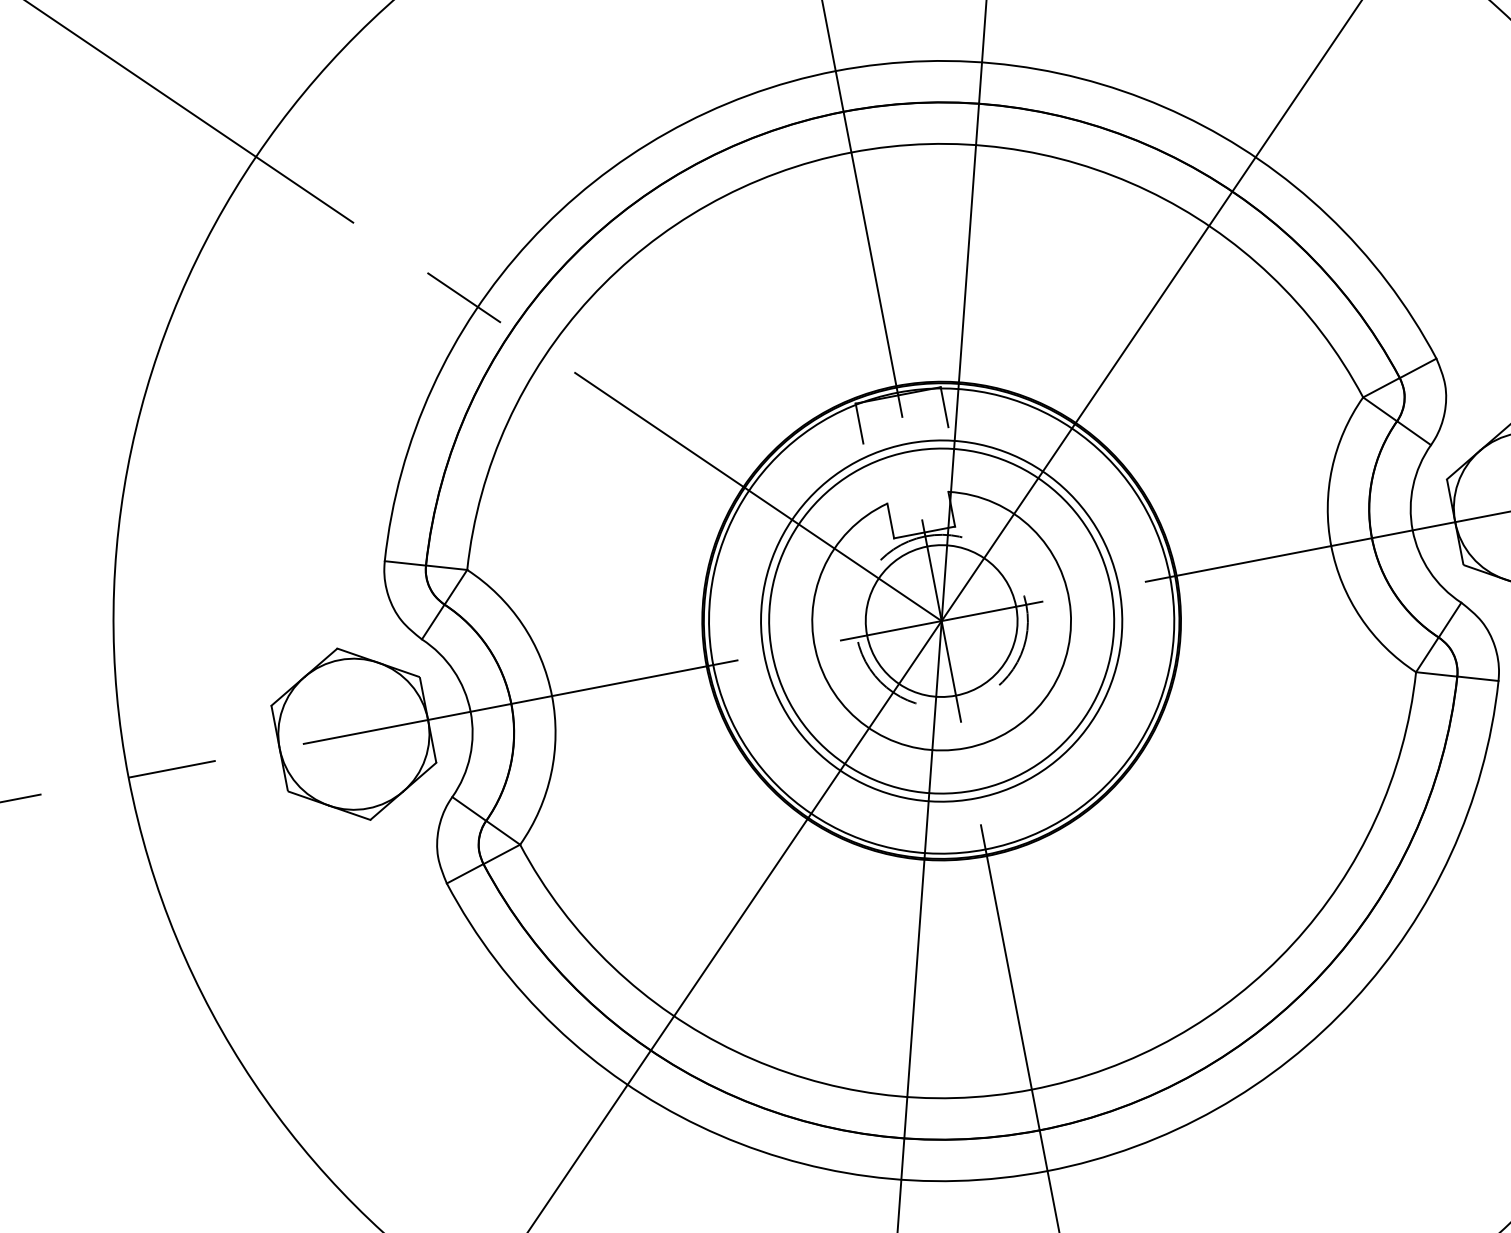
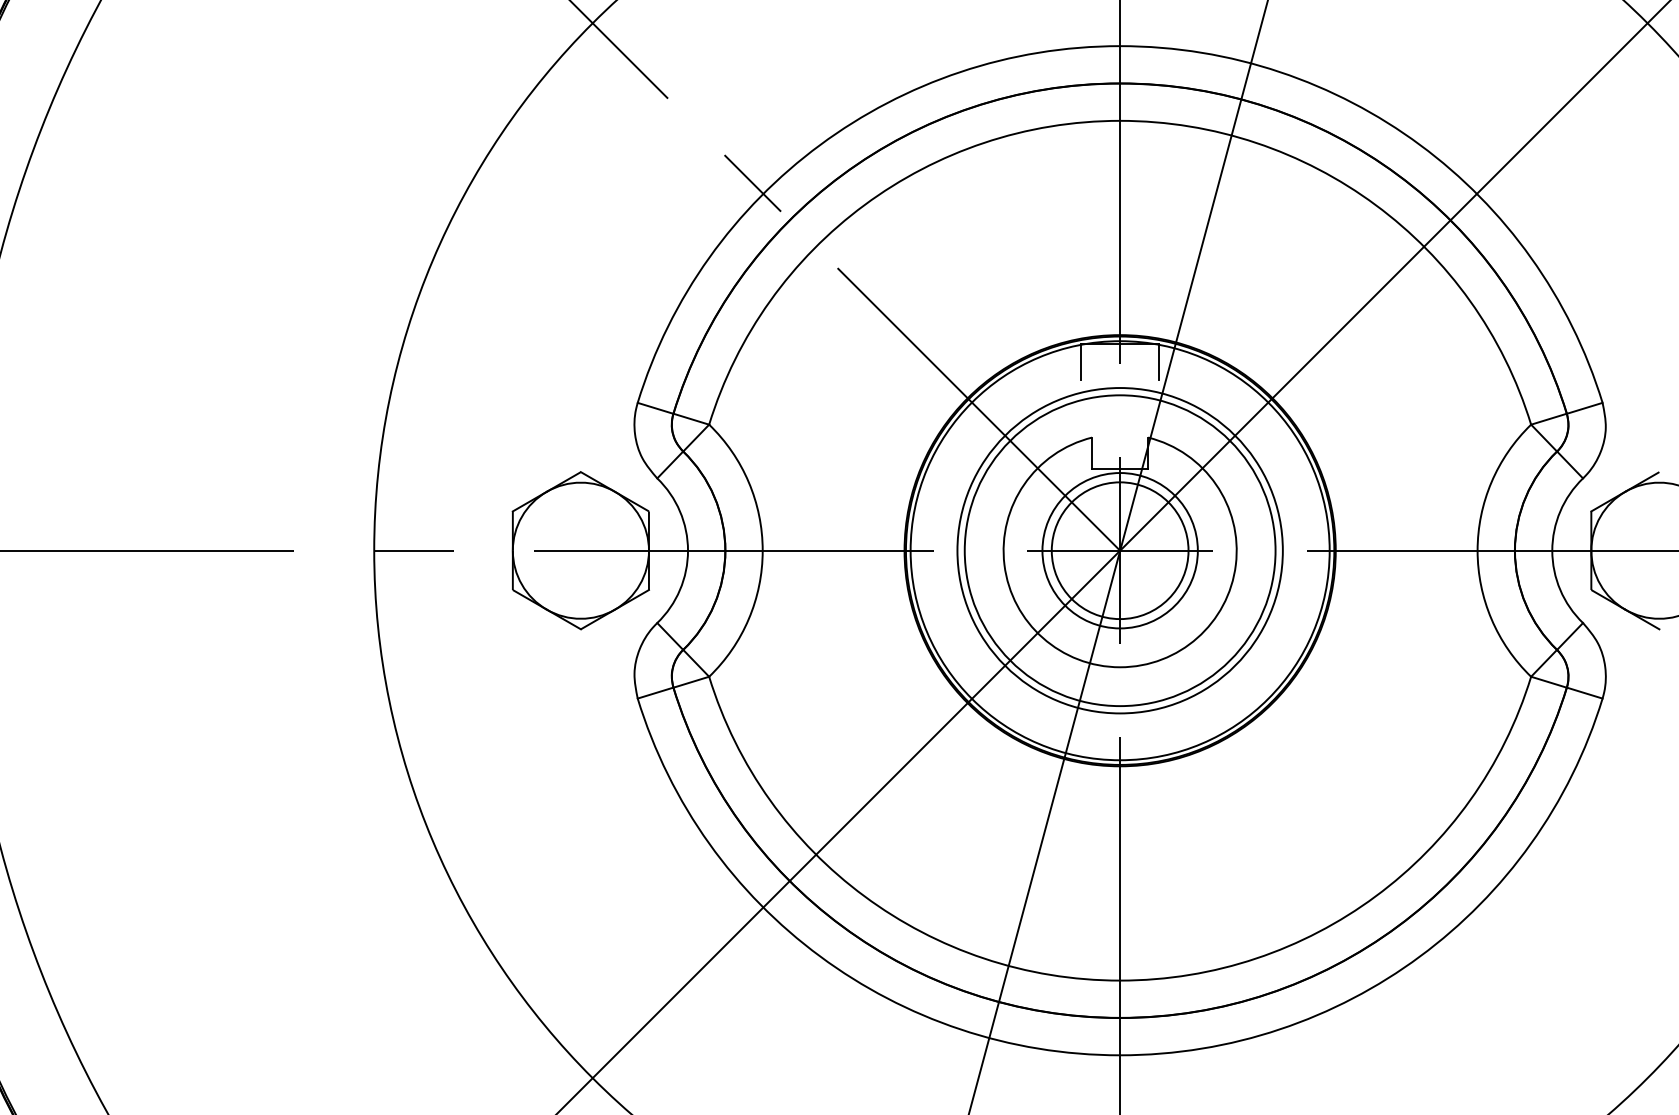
circle: (940, 620) -> (1119, 550), dashed -> solid

